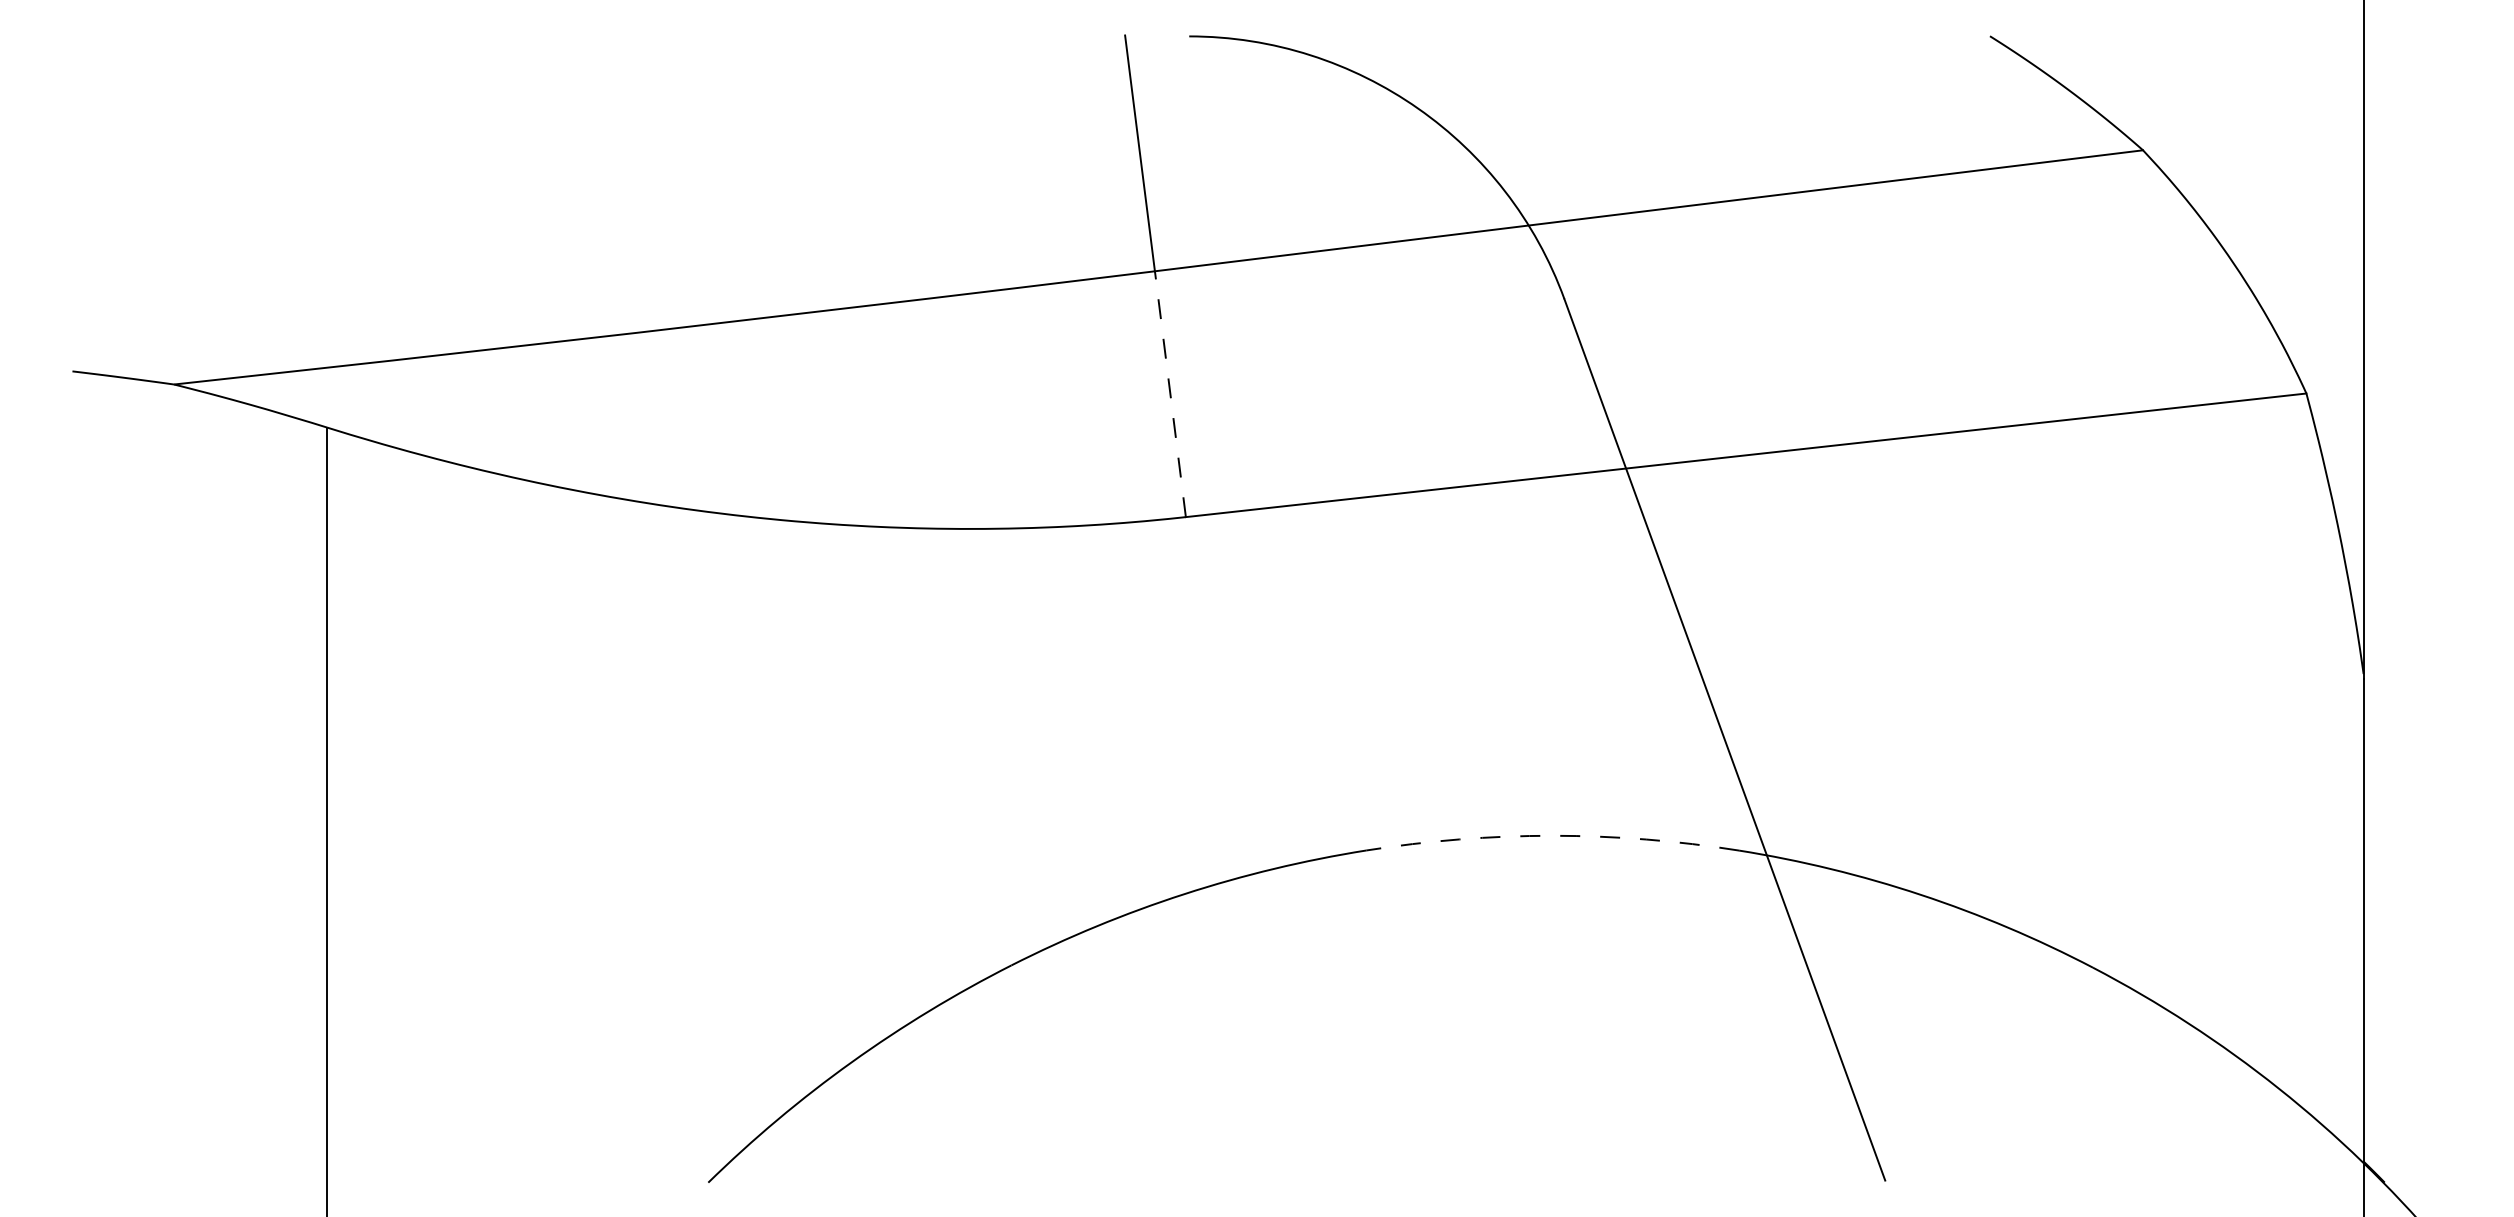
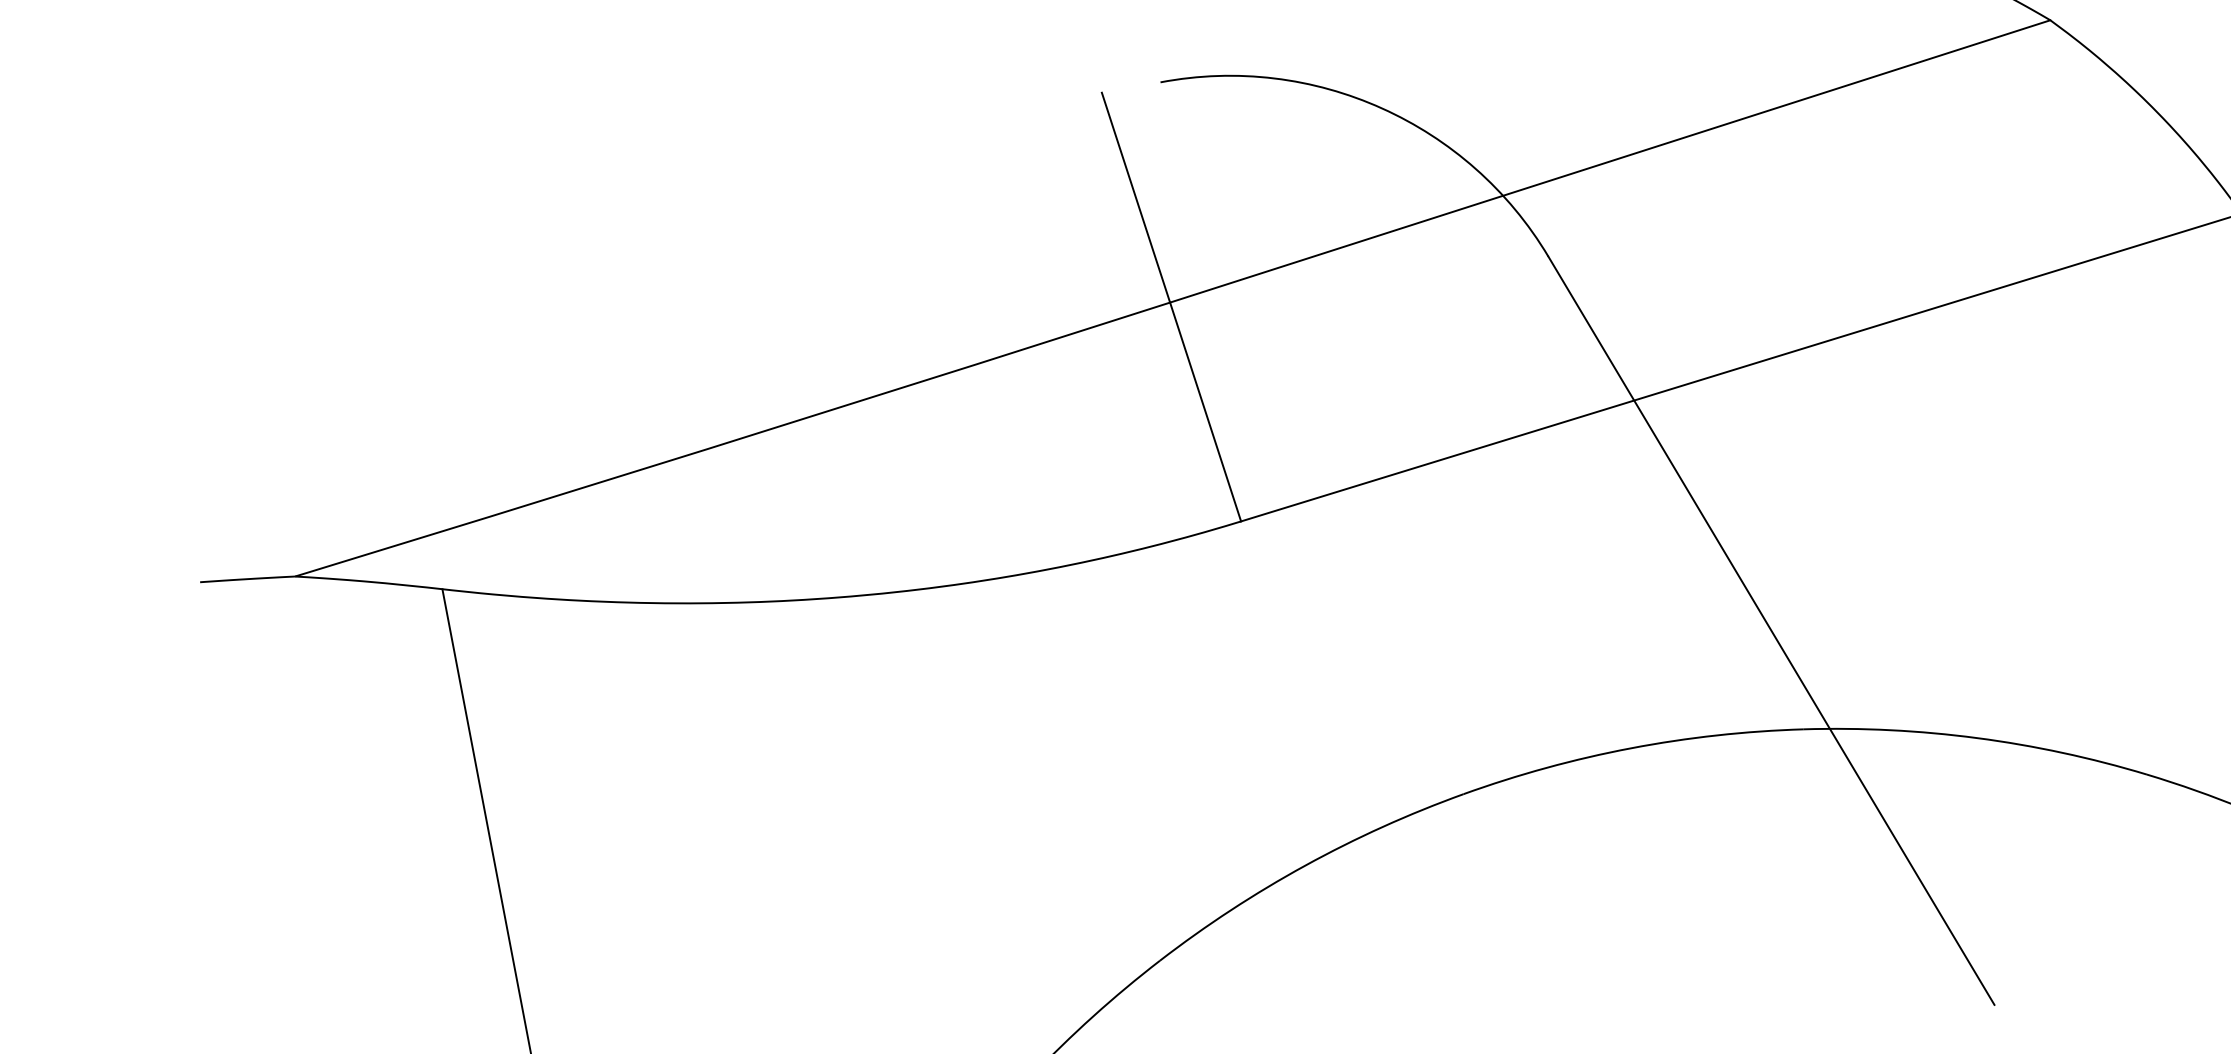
line: (1170, 394) -> (1205, 412), dashed -> solid
arc: (1552, 835) -> (1630, 748), dashed -> solid

